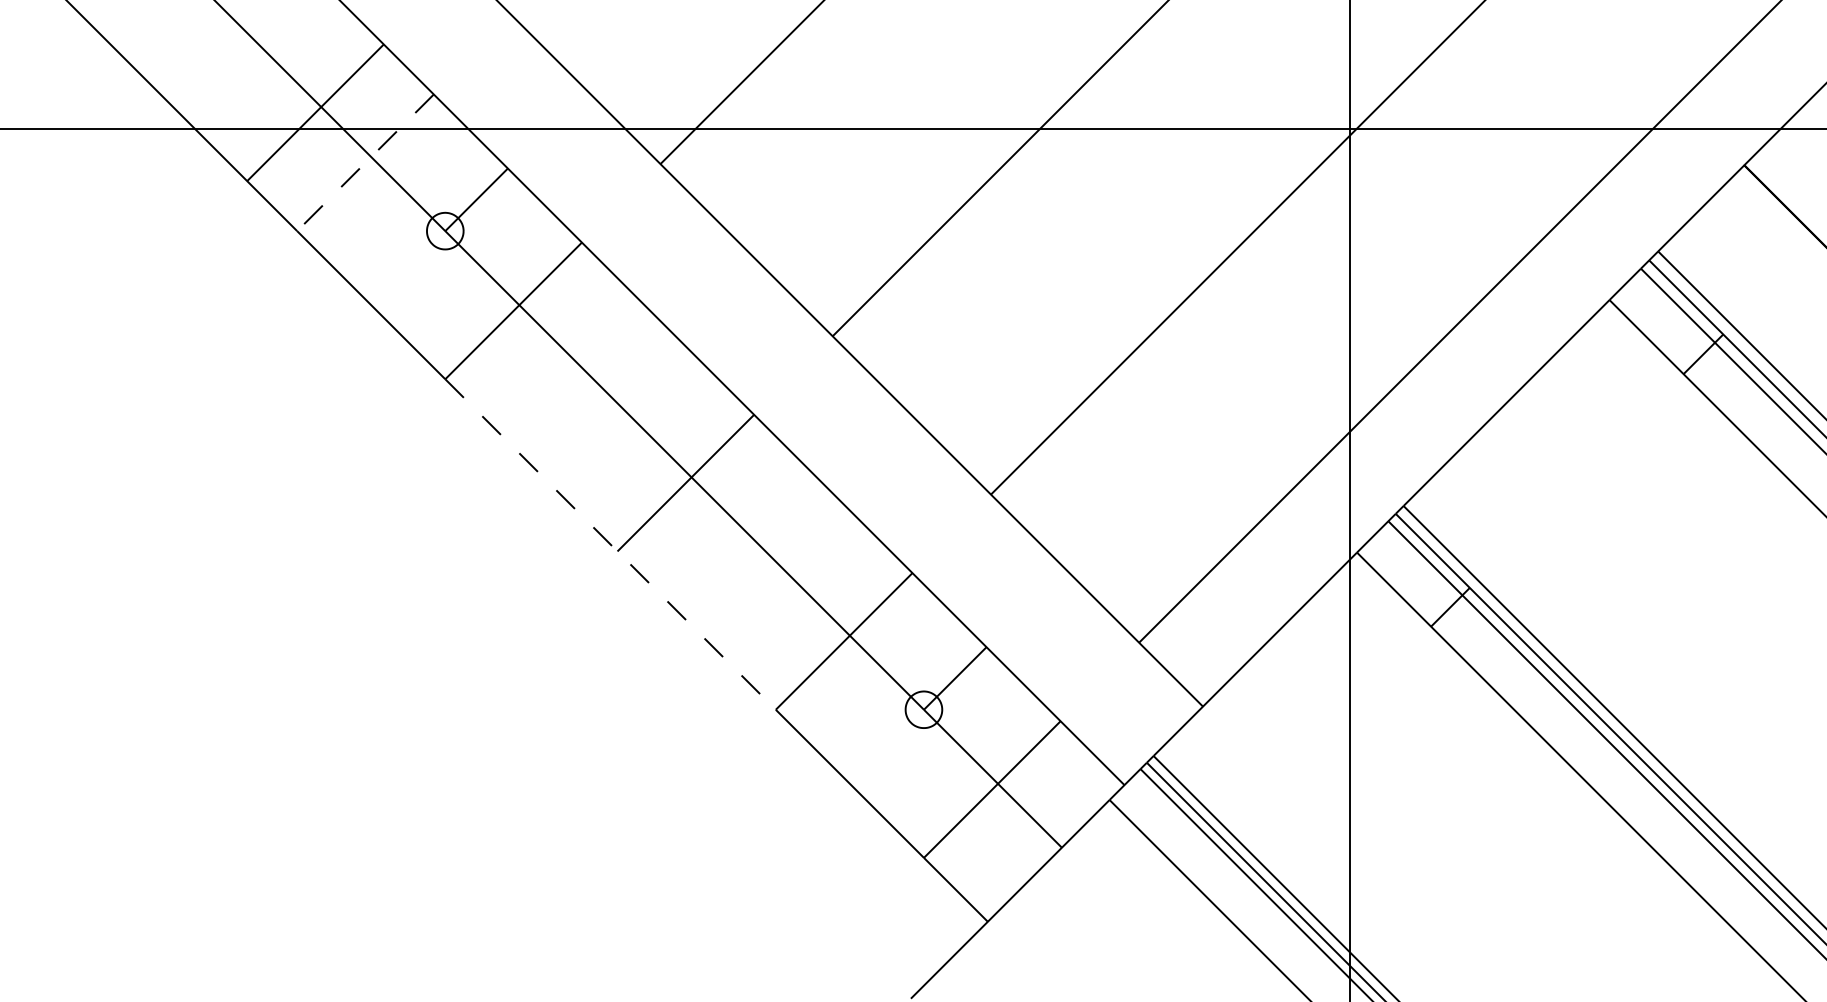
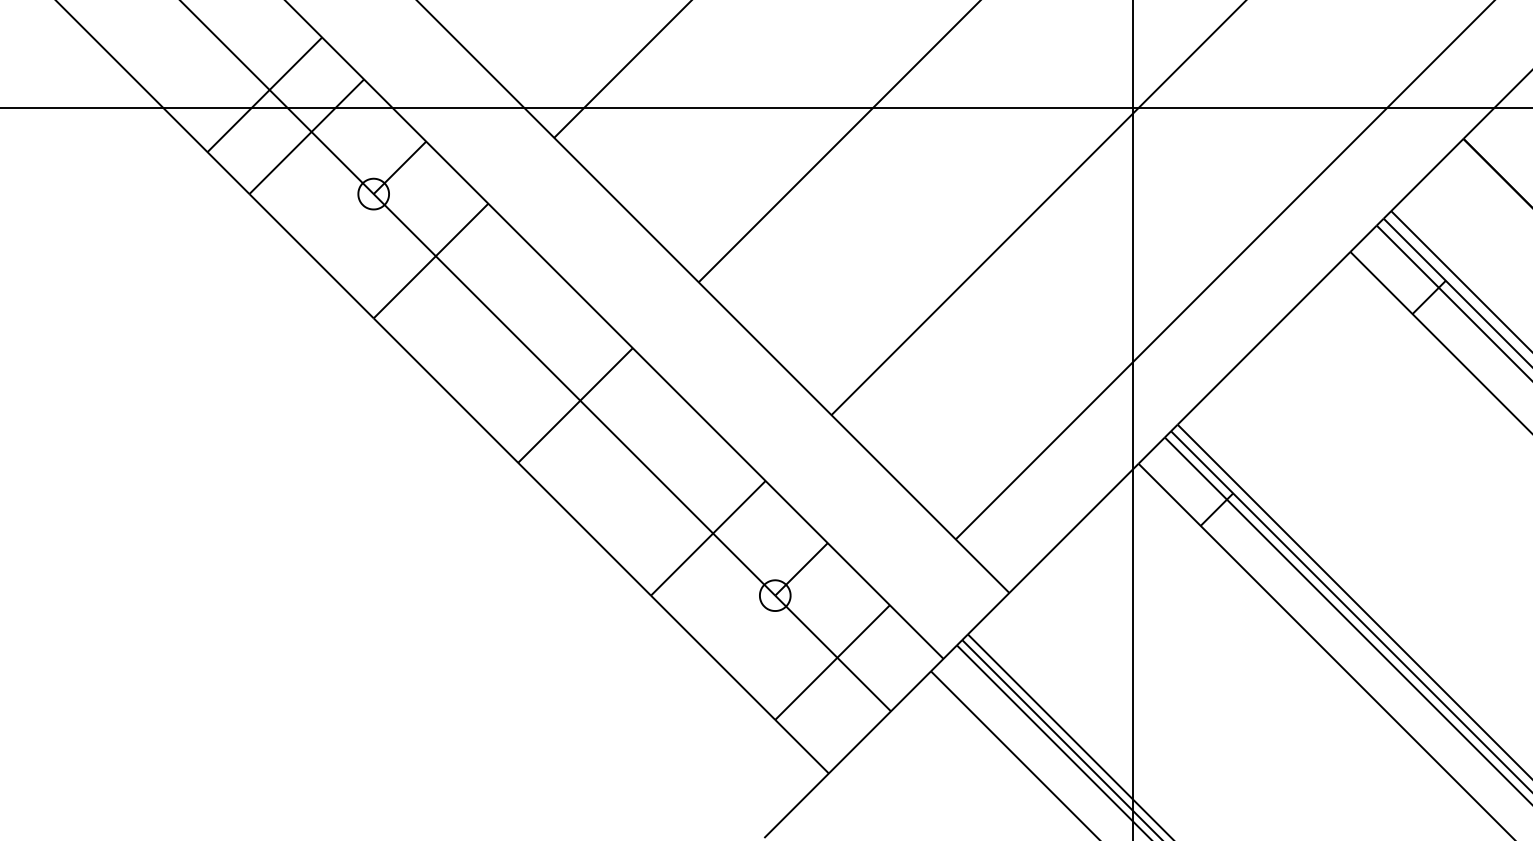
line: (365, 162) -> (306, 136), dashed -> solid
line: (610, 544) -> (512, 456), dashed -> solid

